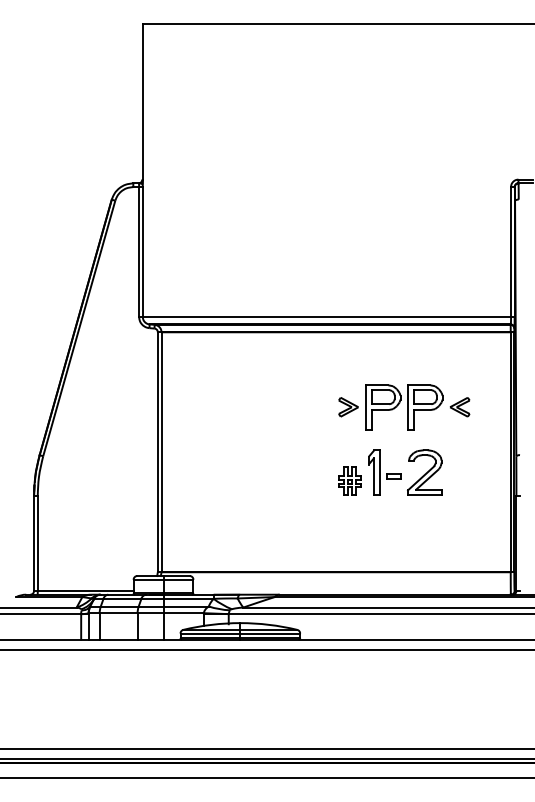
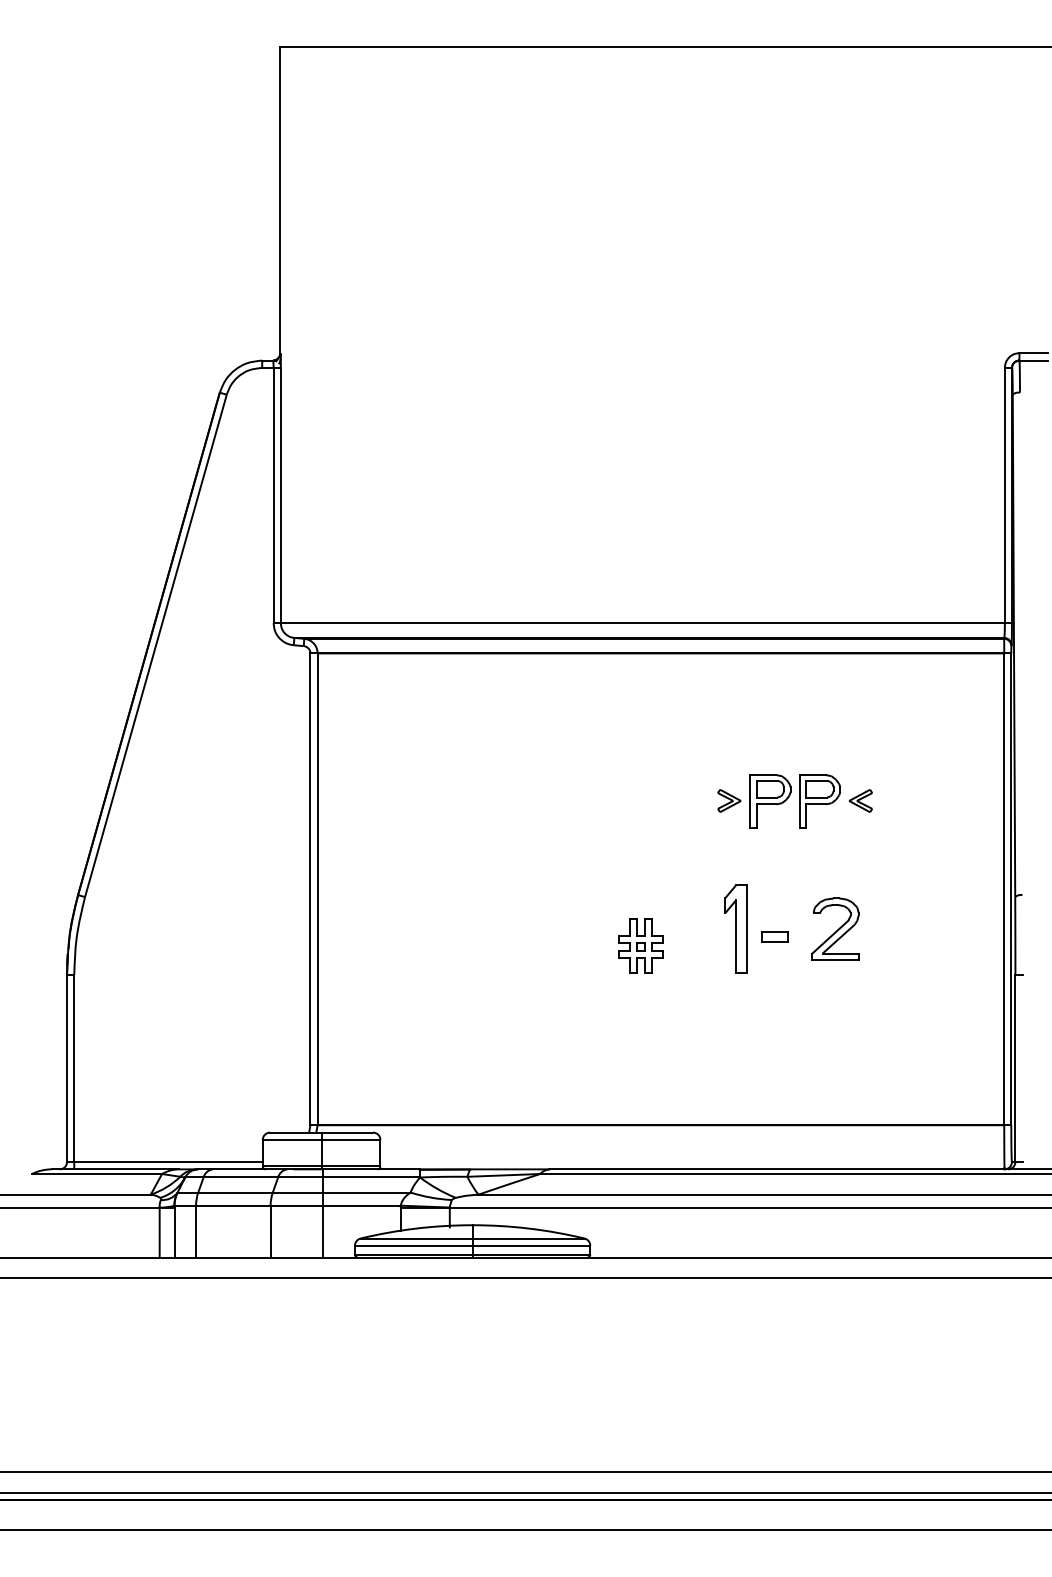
part: (404, 407) -> (795, 801), size x0.6
part: (424, 472) -> (834, 929), size x0.7
part: (349, 480) -> (640, 944), moved

